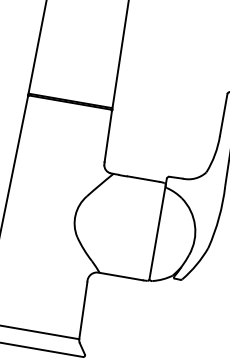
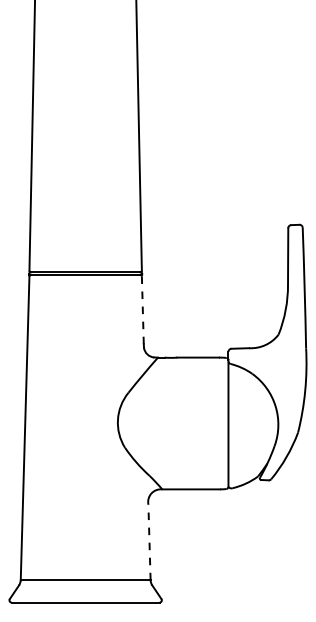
line: (107, 136) -> (142, 310), solid -> dashed
line: (83, 310) -> (149, 542), solid -> dashed

